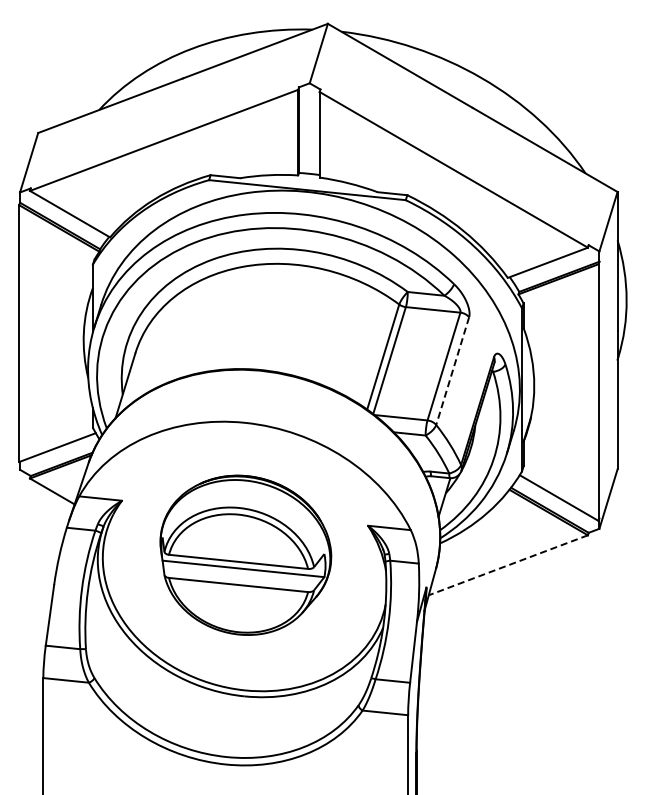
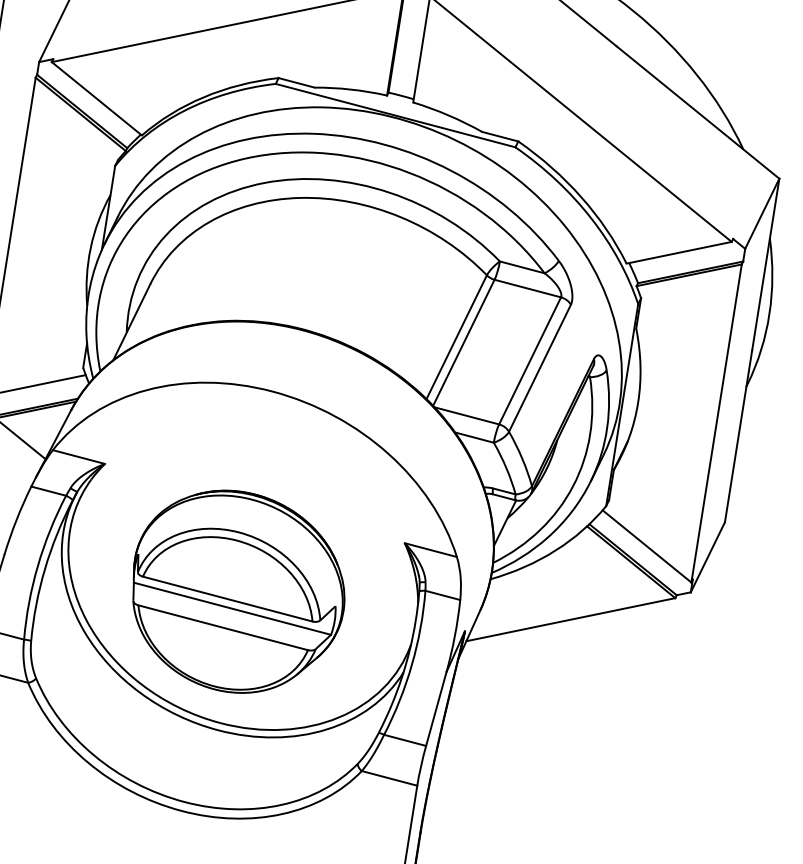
line: (452, 371) -> (539, 368), dashed -> solid
part: (245, 554) -> (237, 591), moved
line: (507, 565) -> (569, 619), dashed -> solid

